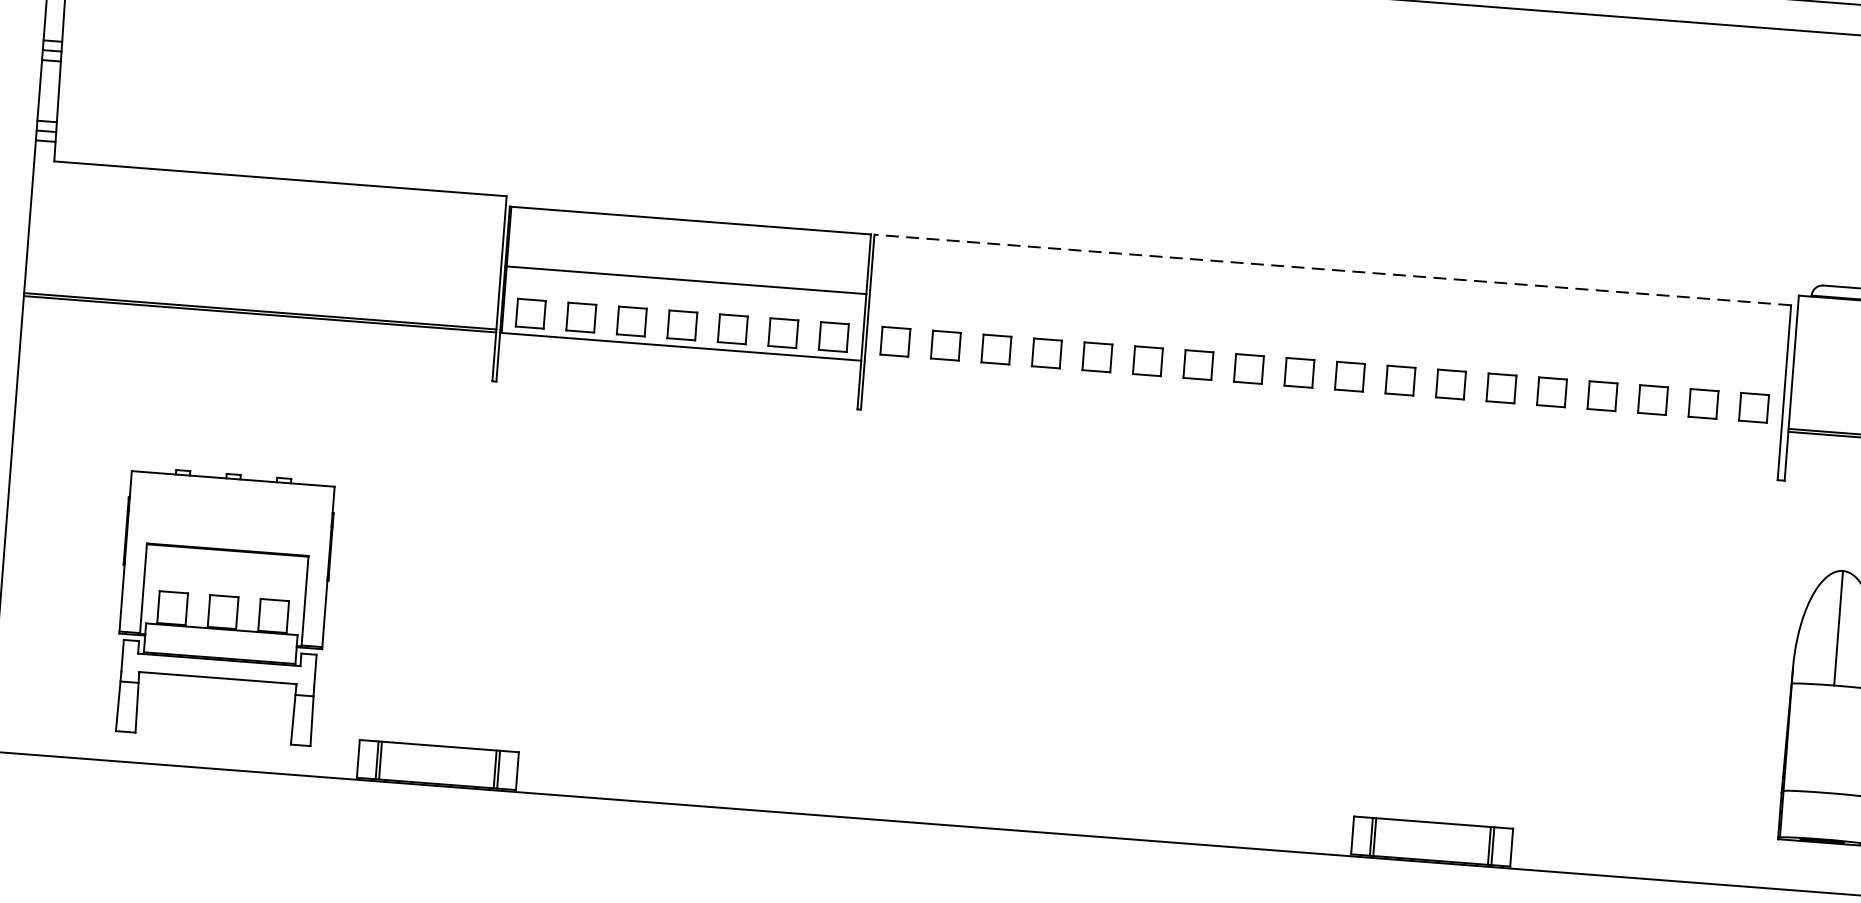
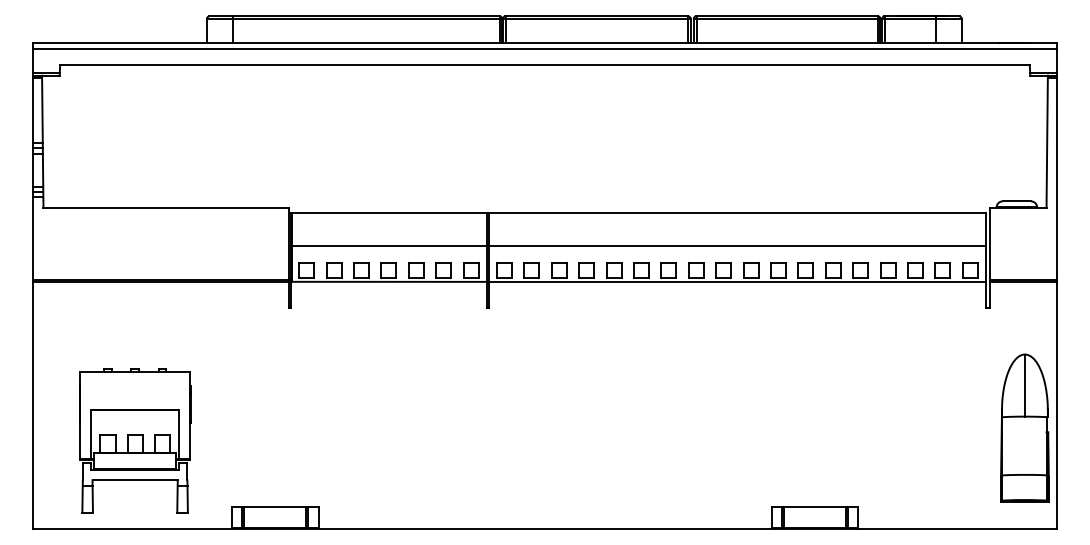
line: (1333, 270) -> (737, 213), dashed -> solid
line: (1326, 329) -> (736, 245), added
line: (1321, 395) -> (736, 281), added
part: (224, 605) -> (135, 440), moved

